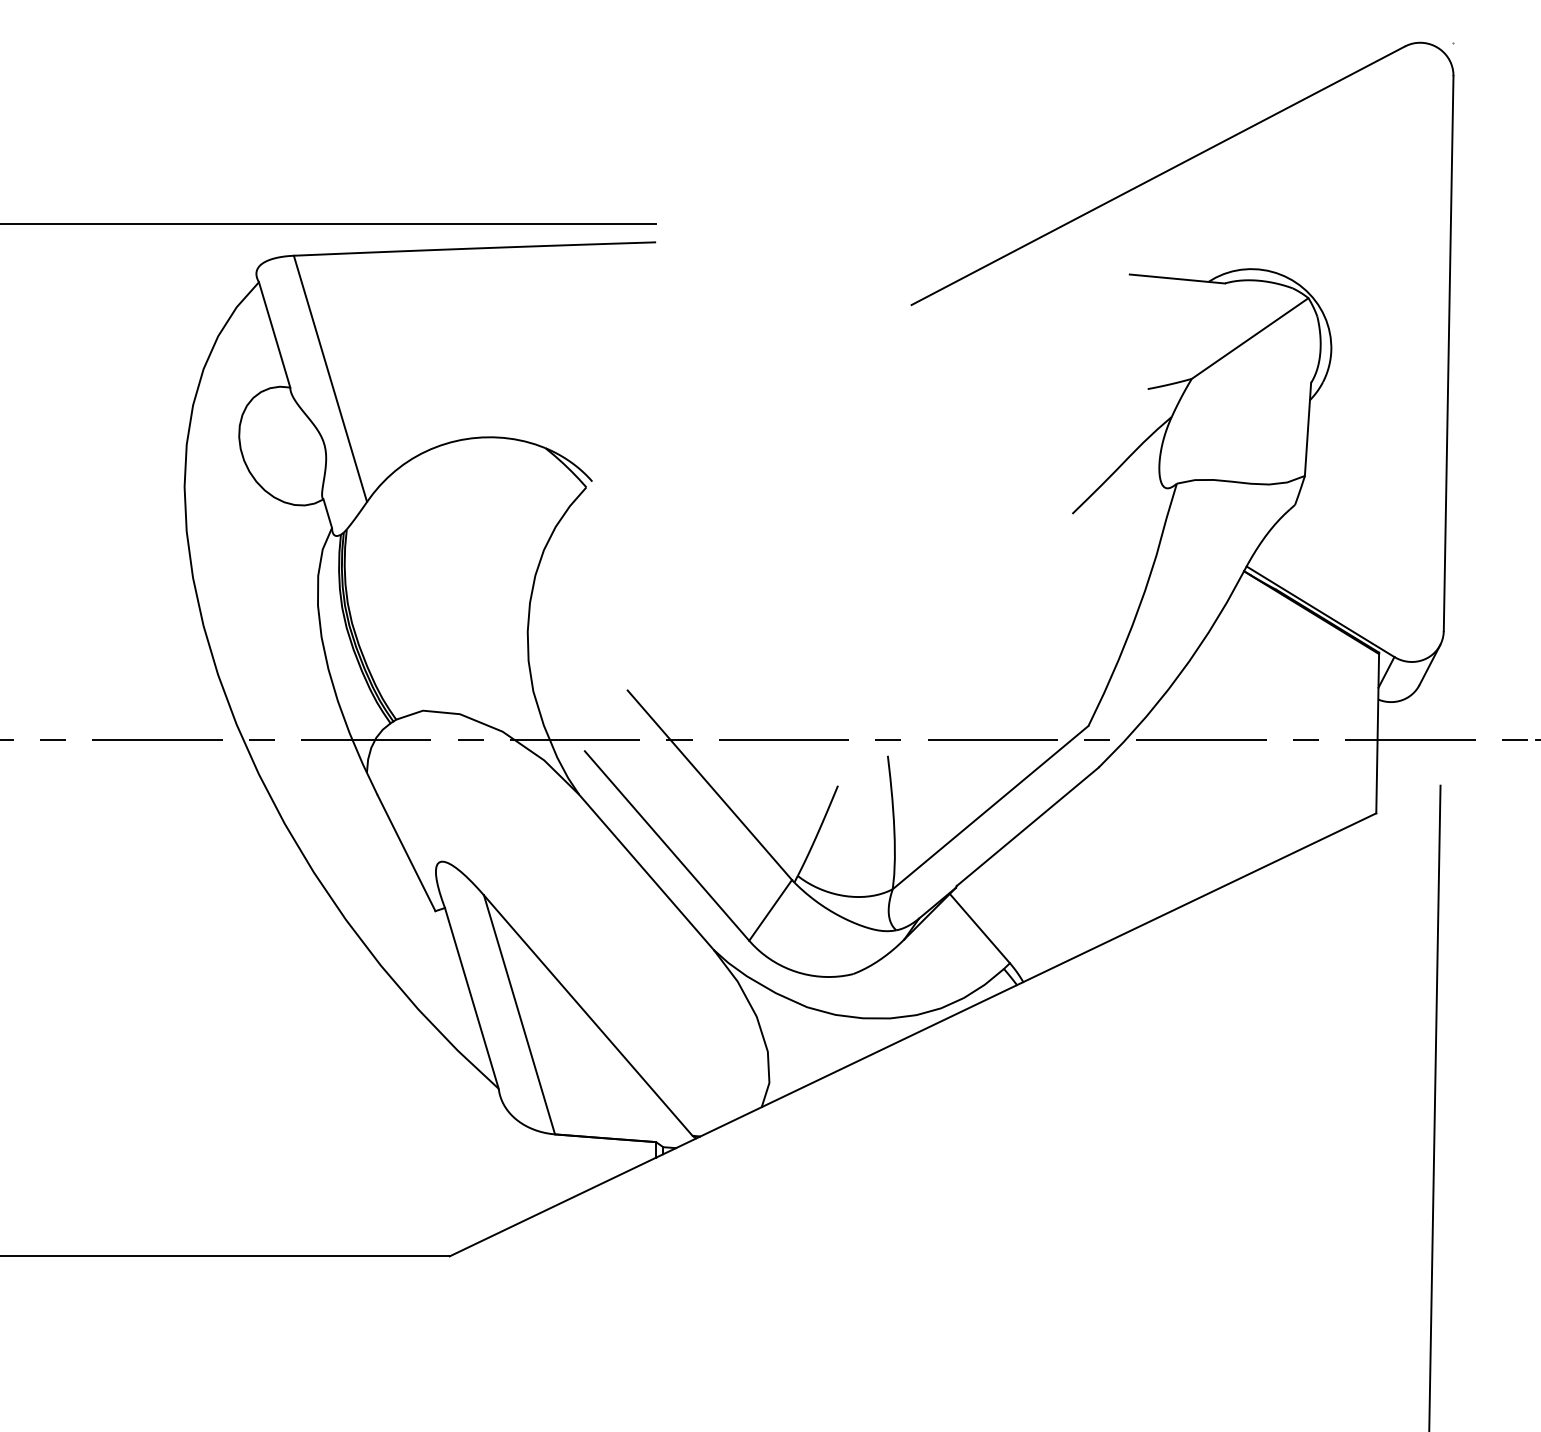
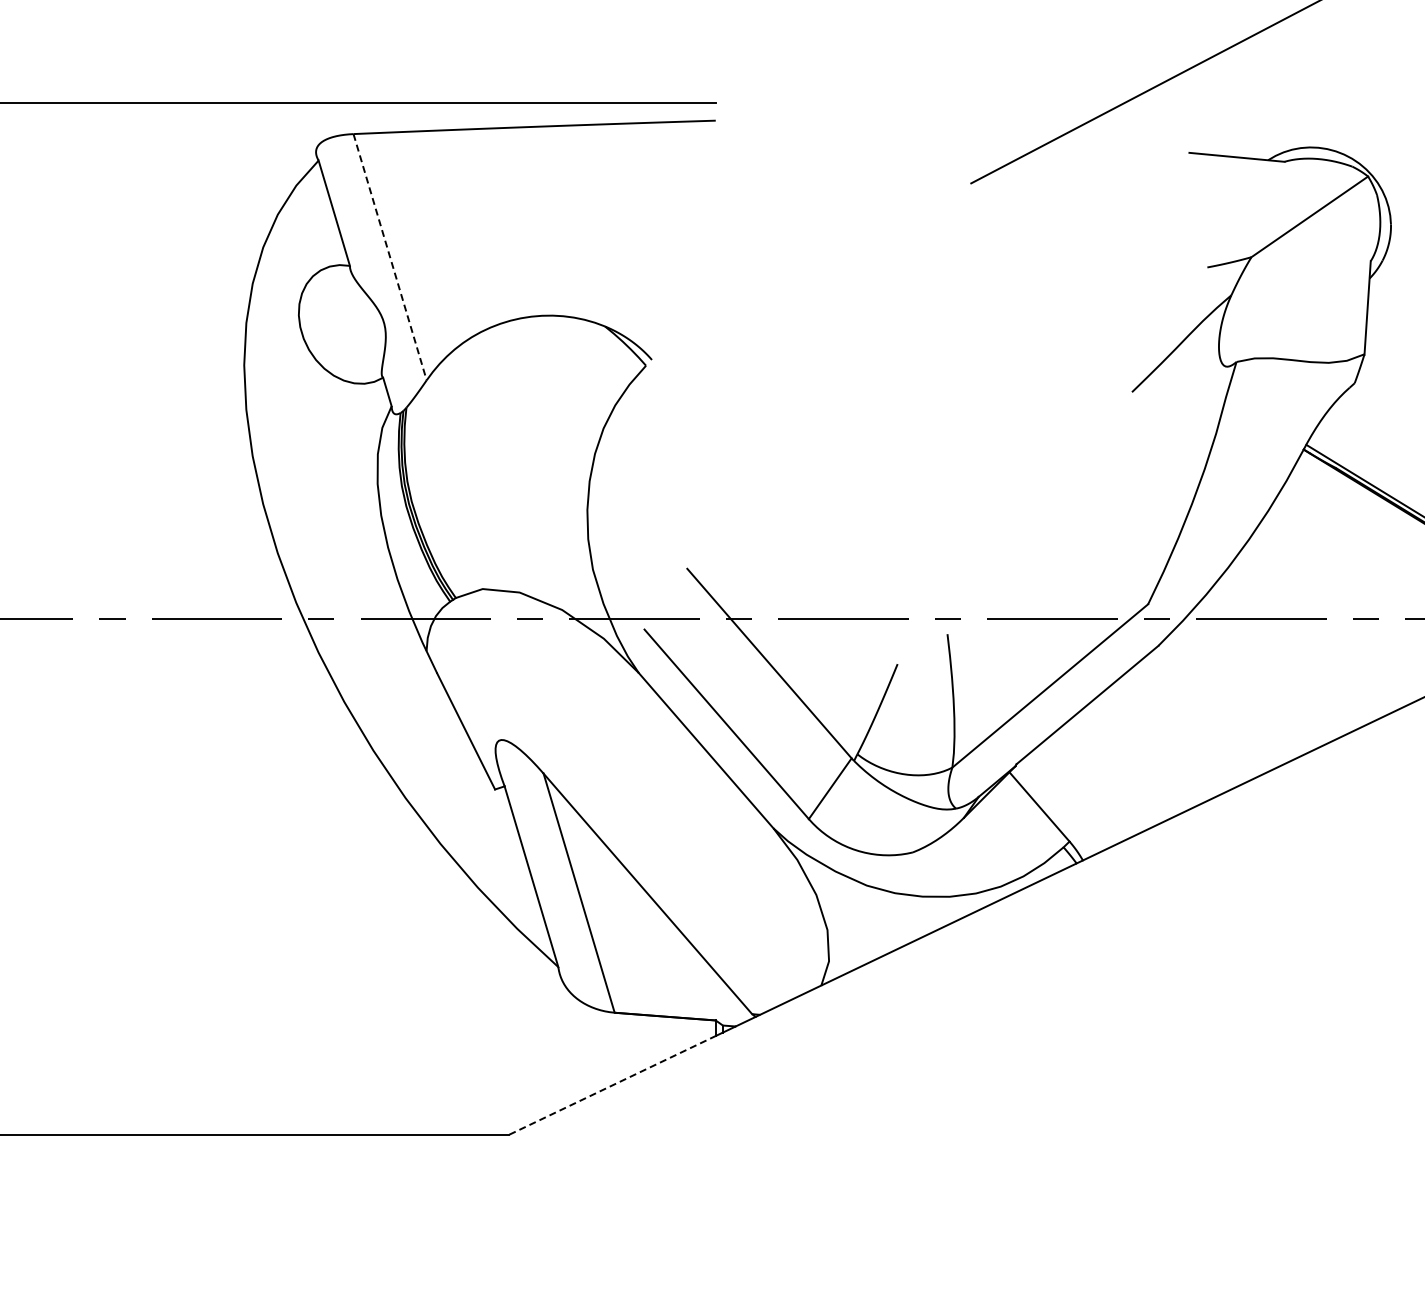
line: (330, 379) -> (390, 257), solid -> dashed
line: (553, 1206) -> (613, 1084), solid -> dashed

